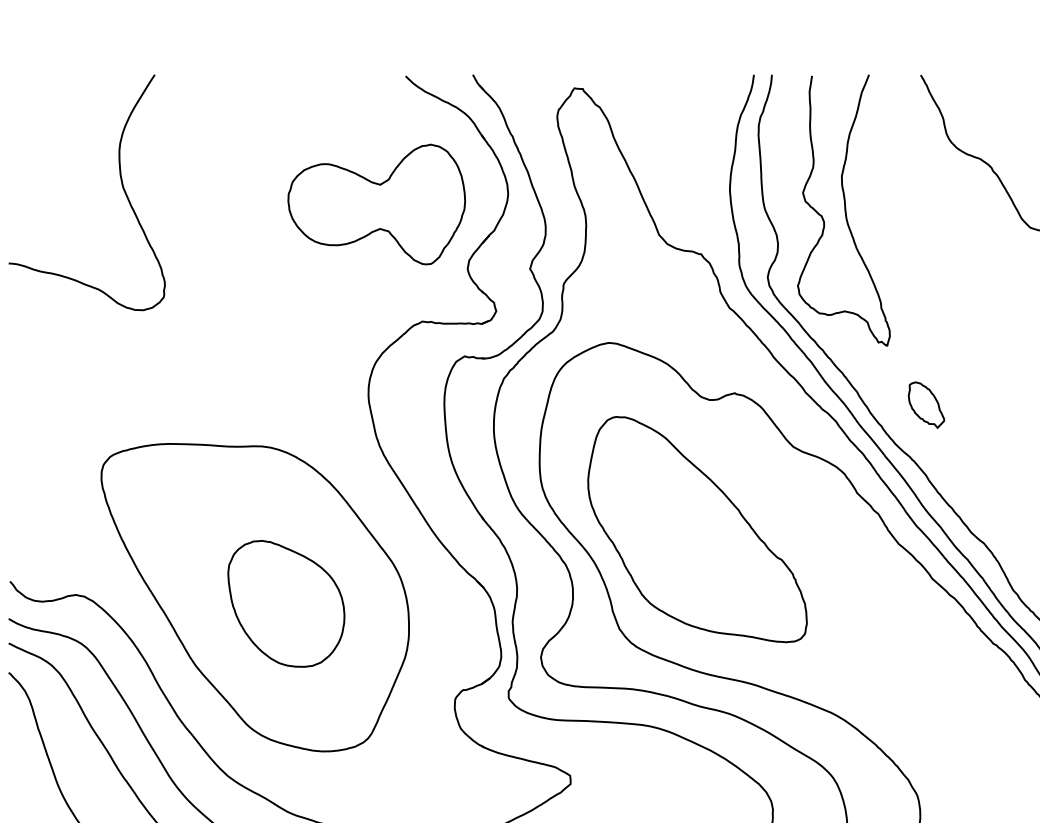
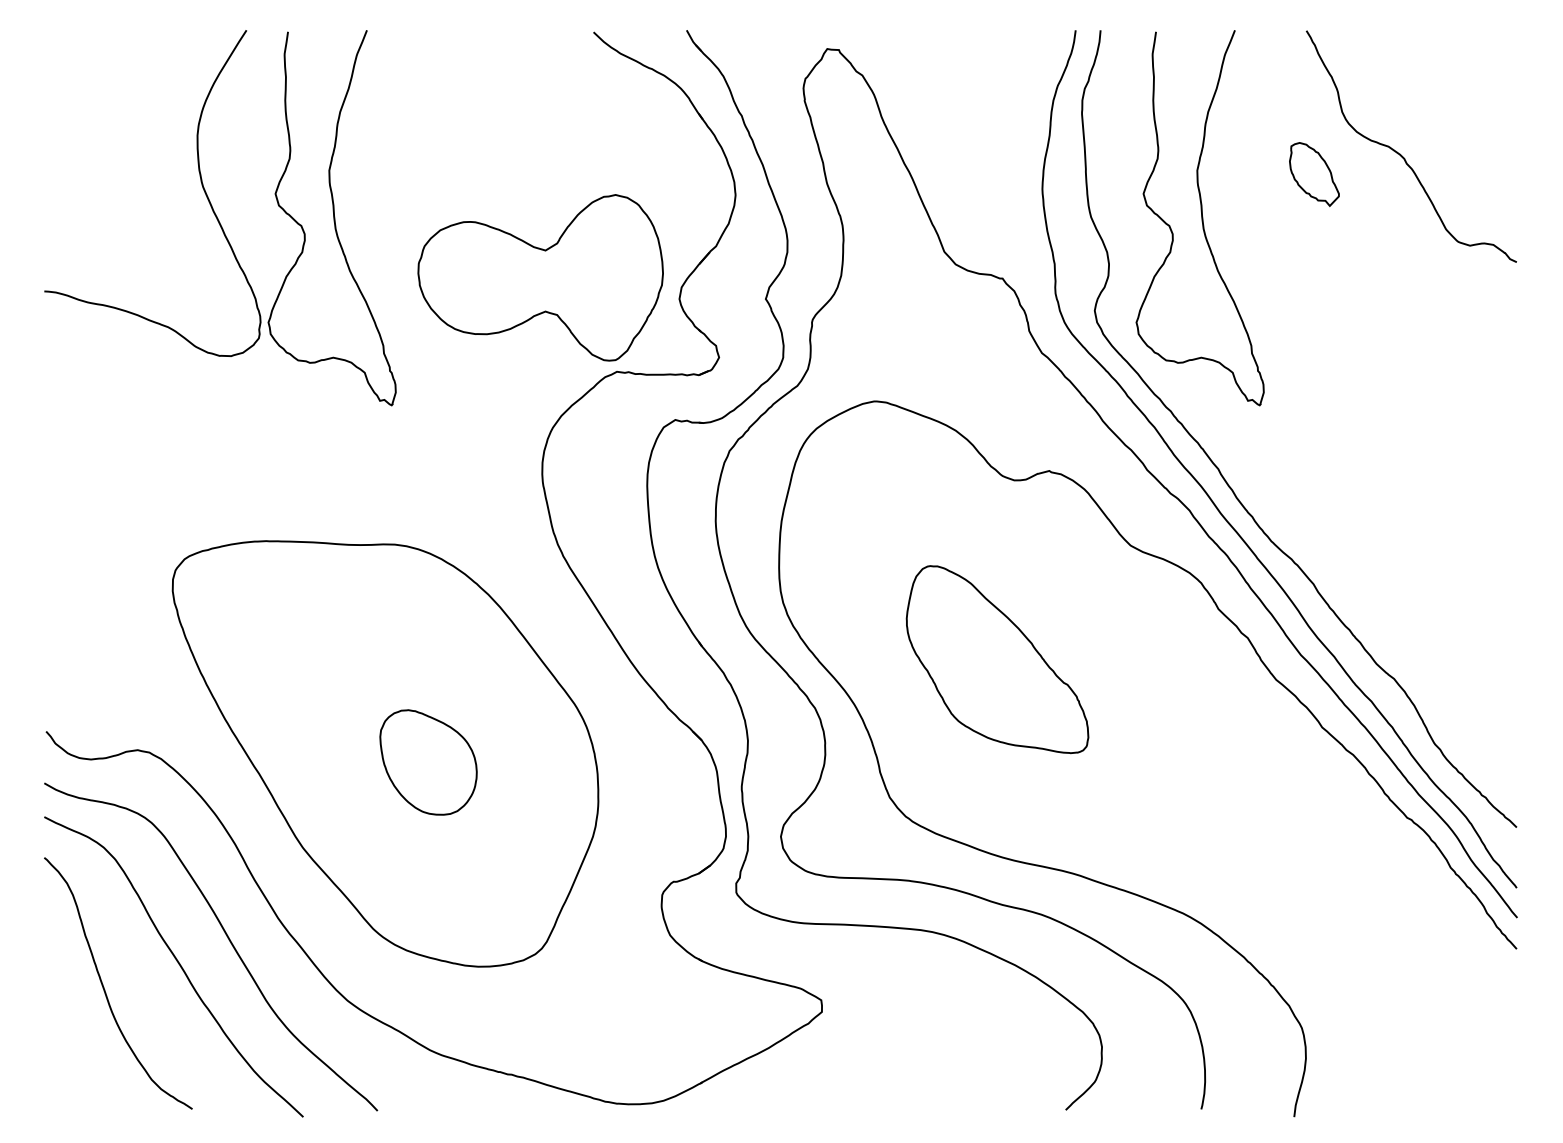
part: (376, 204) -> (540, 277), moved
curve: (217, 210) -> (333, 218), added
part: (926, 405) -> (1314, 174), moved
part: (697, 529) -> (997, 659), size x0.6
part: (286, 603) -> (428, 762), size x0.6

